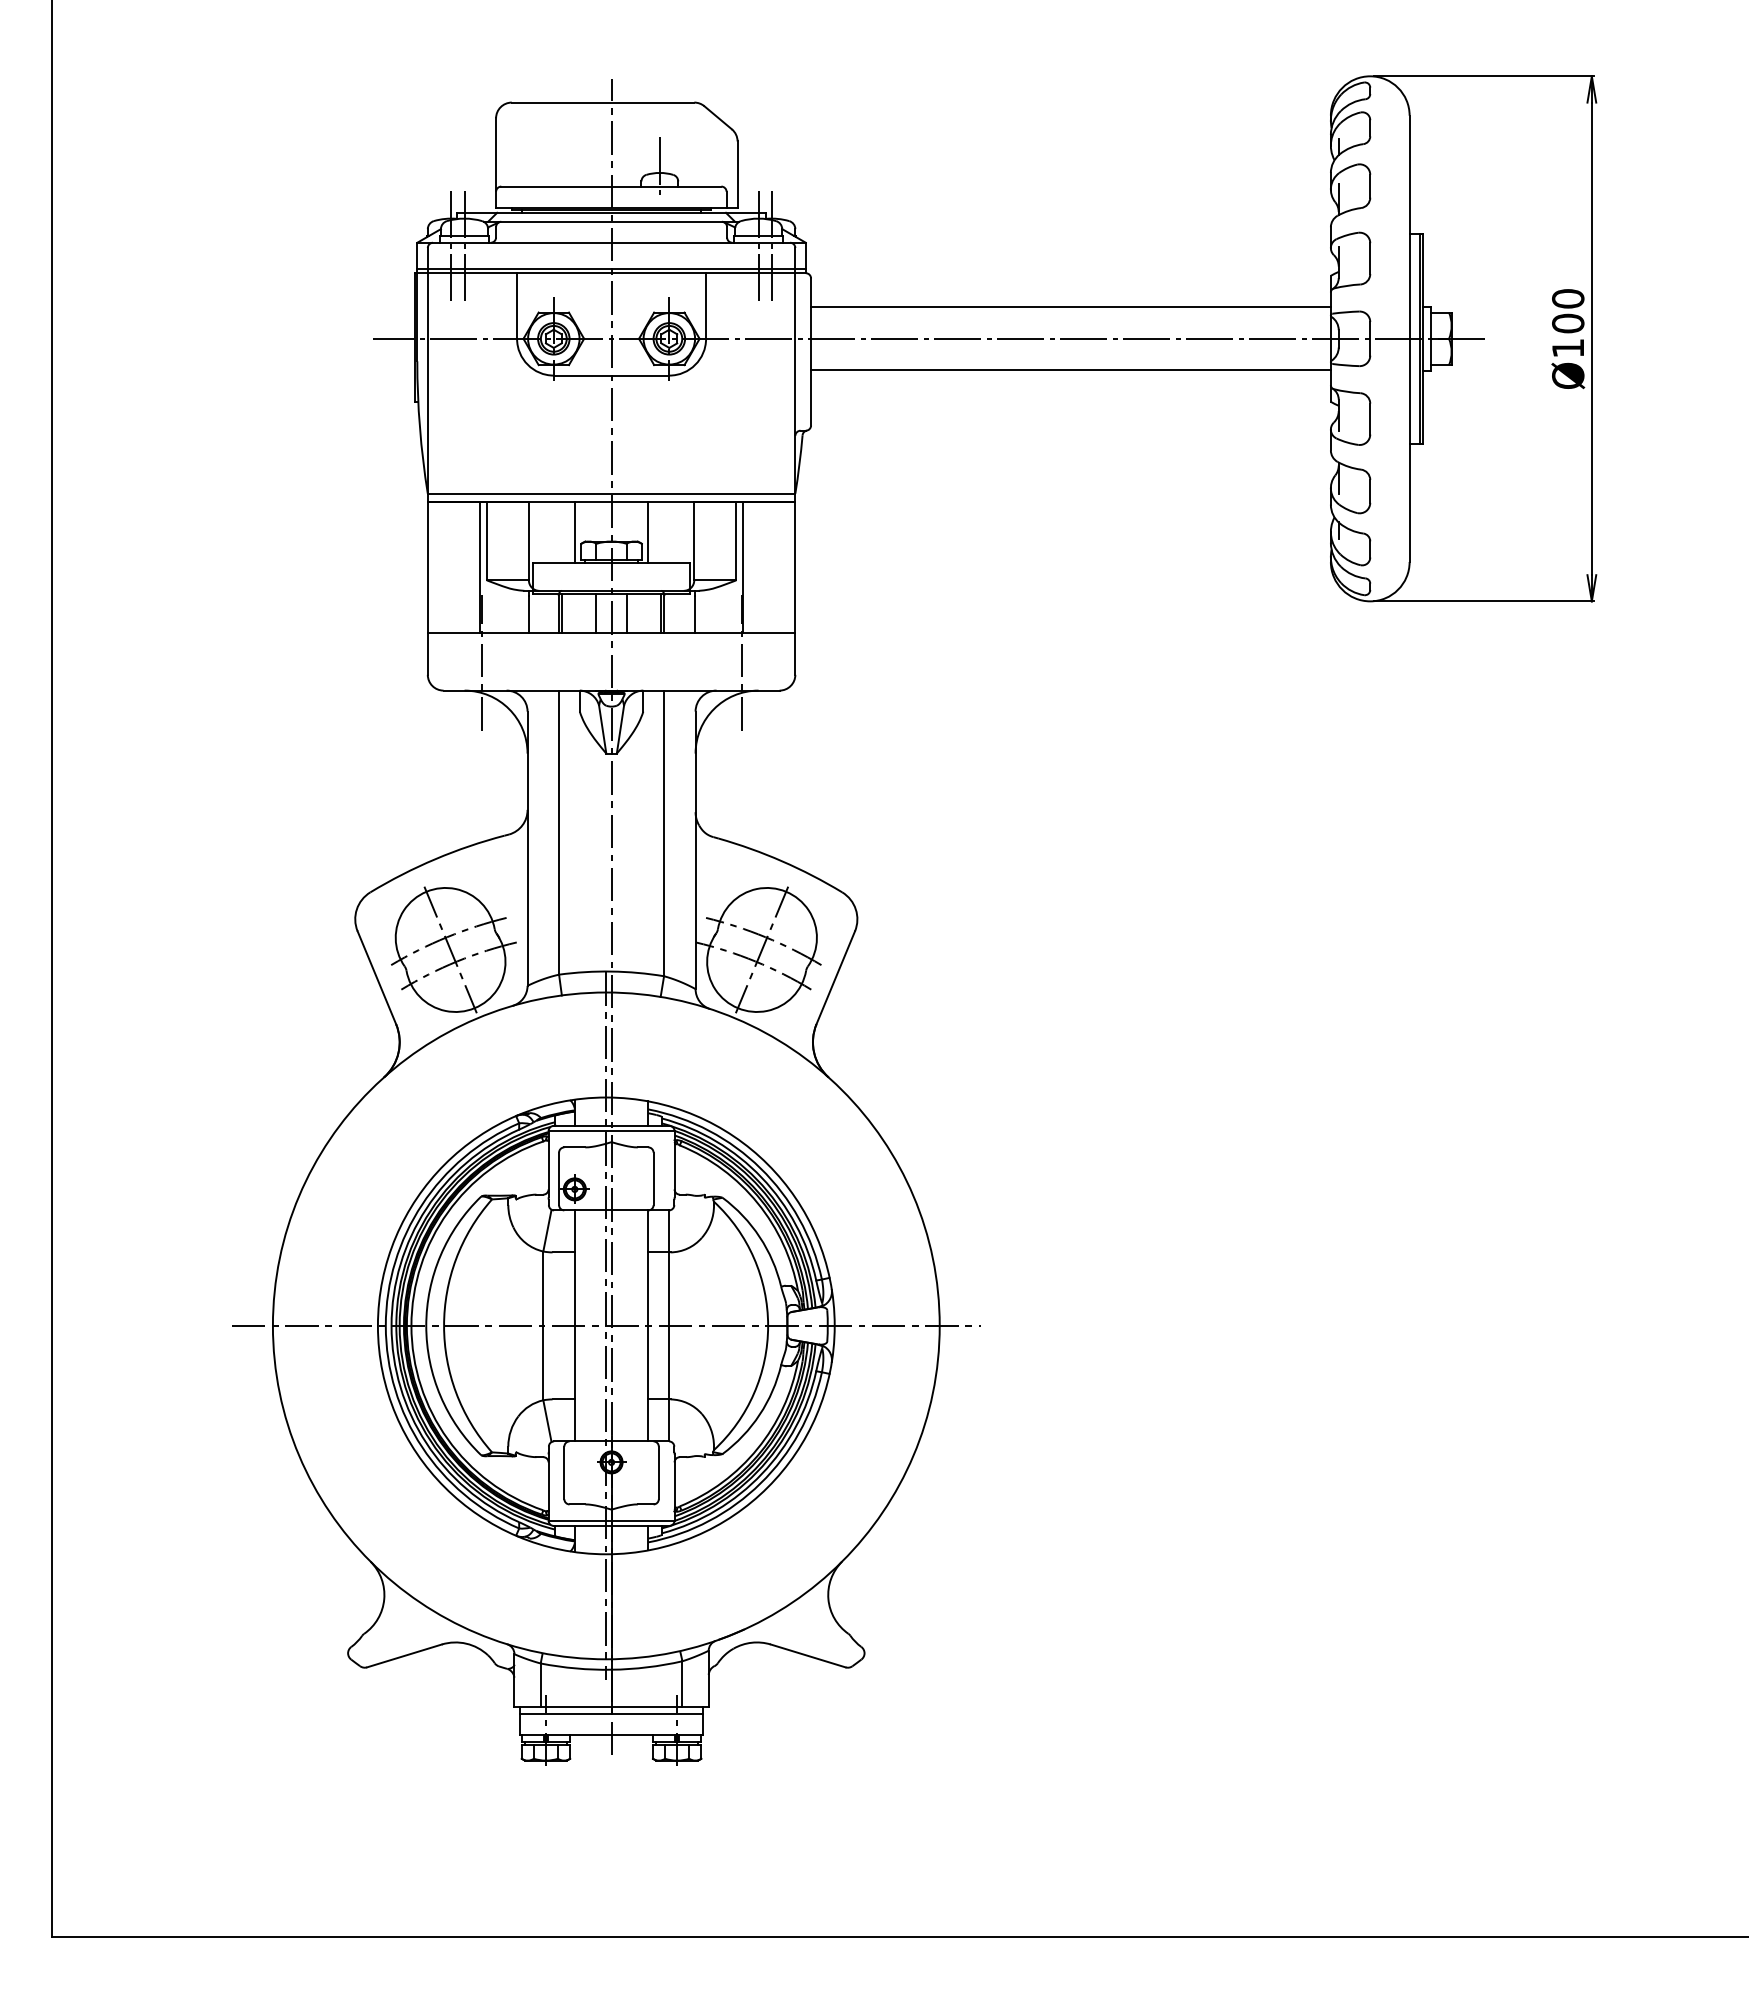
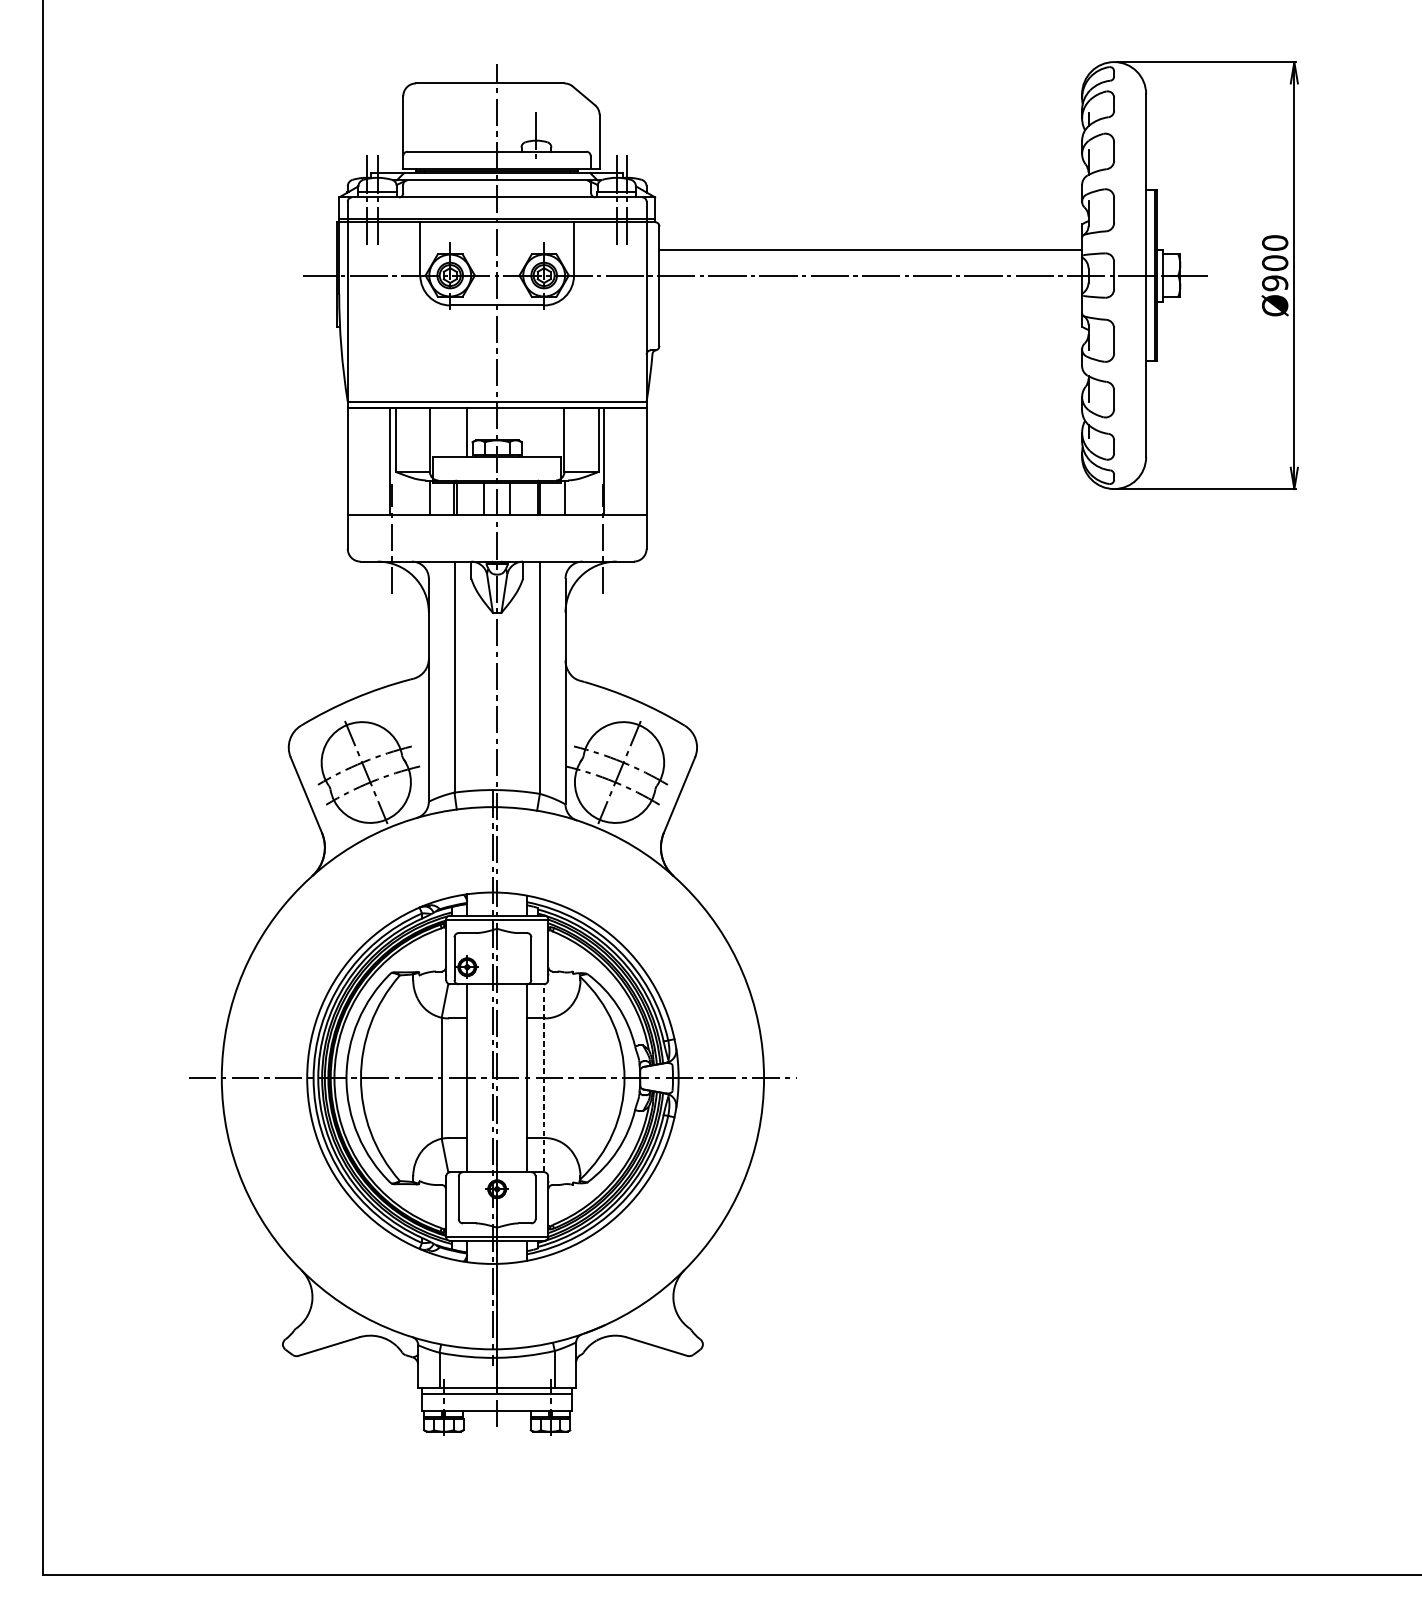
text: (1568, 348) -> (1275, 283), Ø100 -> Ø900
line: (1070, 370) -> (870, 301), removed
line: (648, 531) -> (527, 432), removed
line: (669, 1325) -> (544, 1077), solid -> dashed

